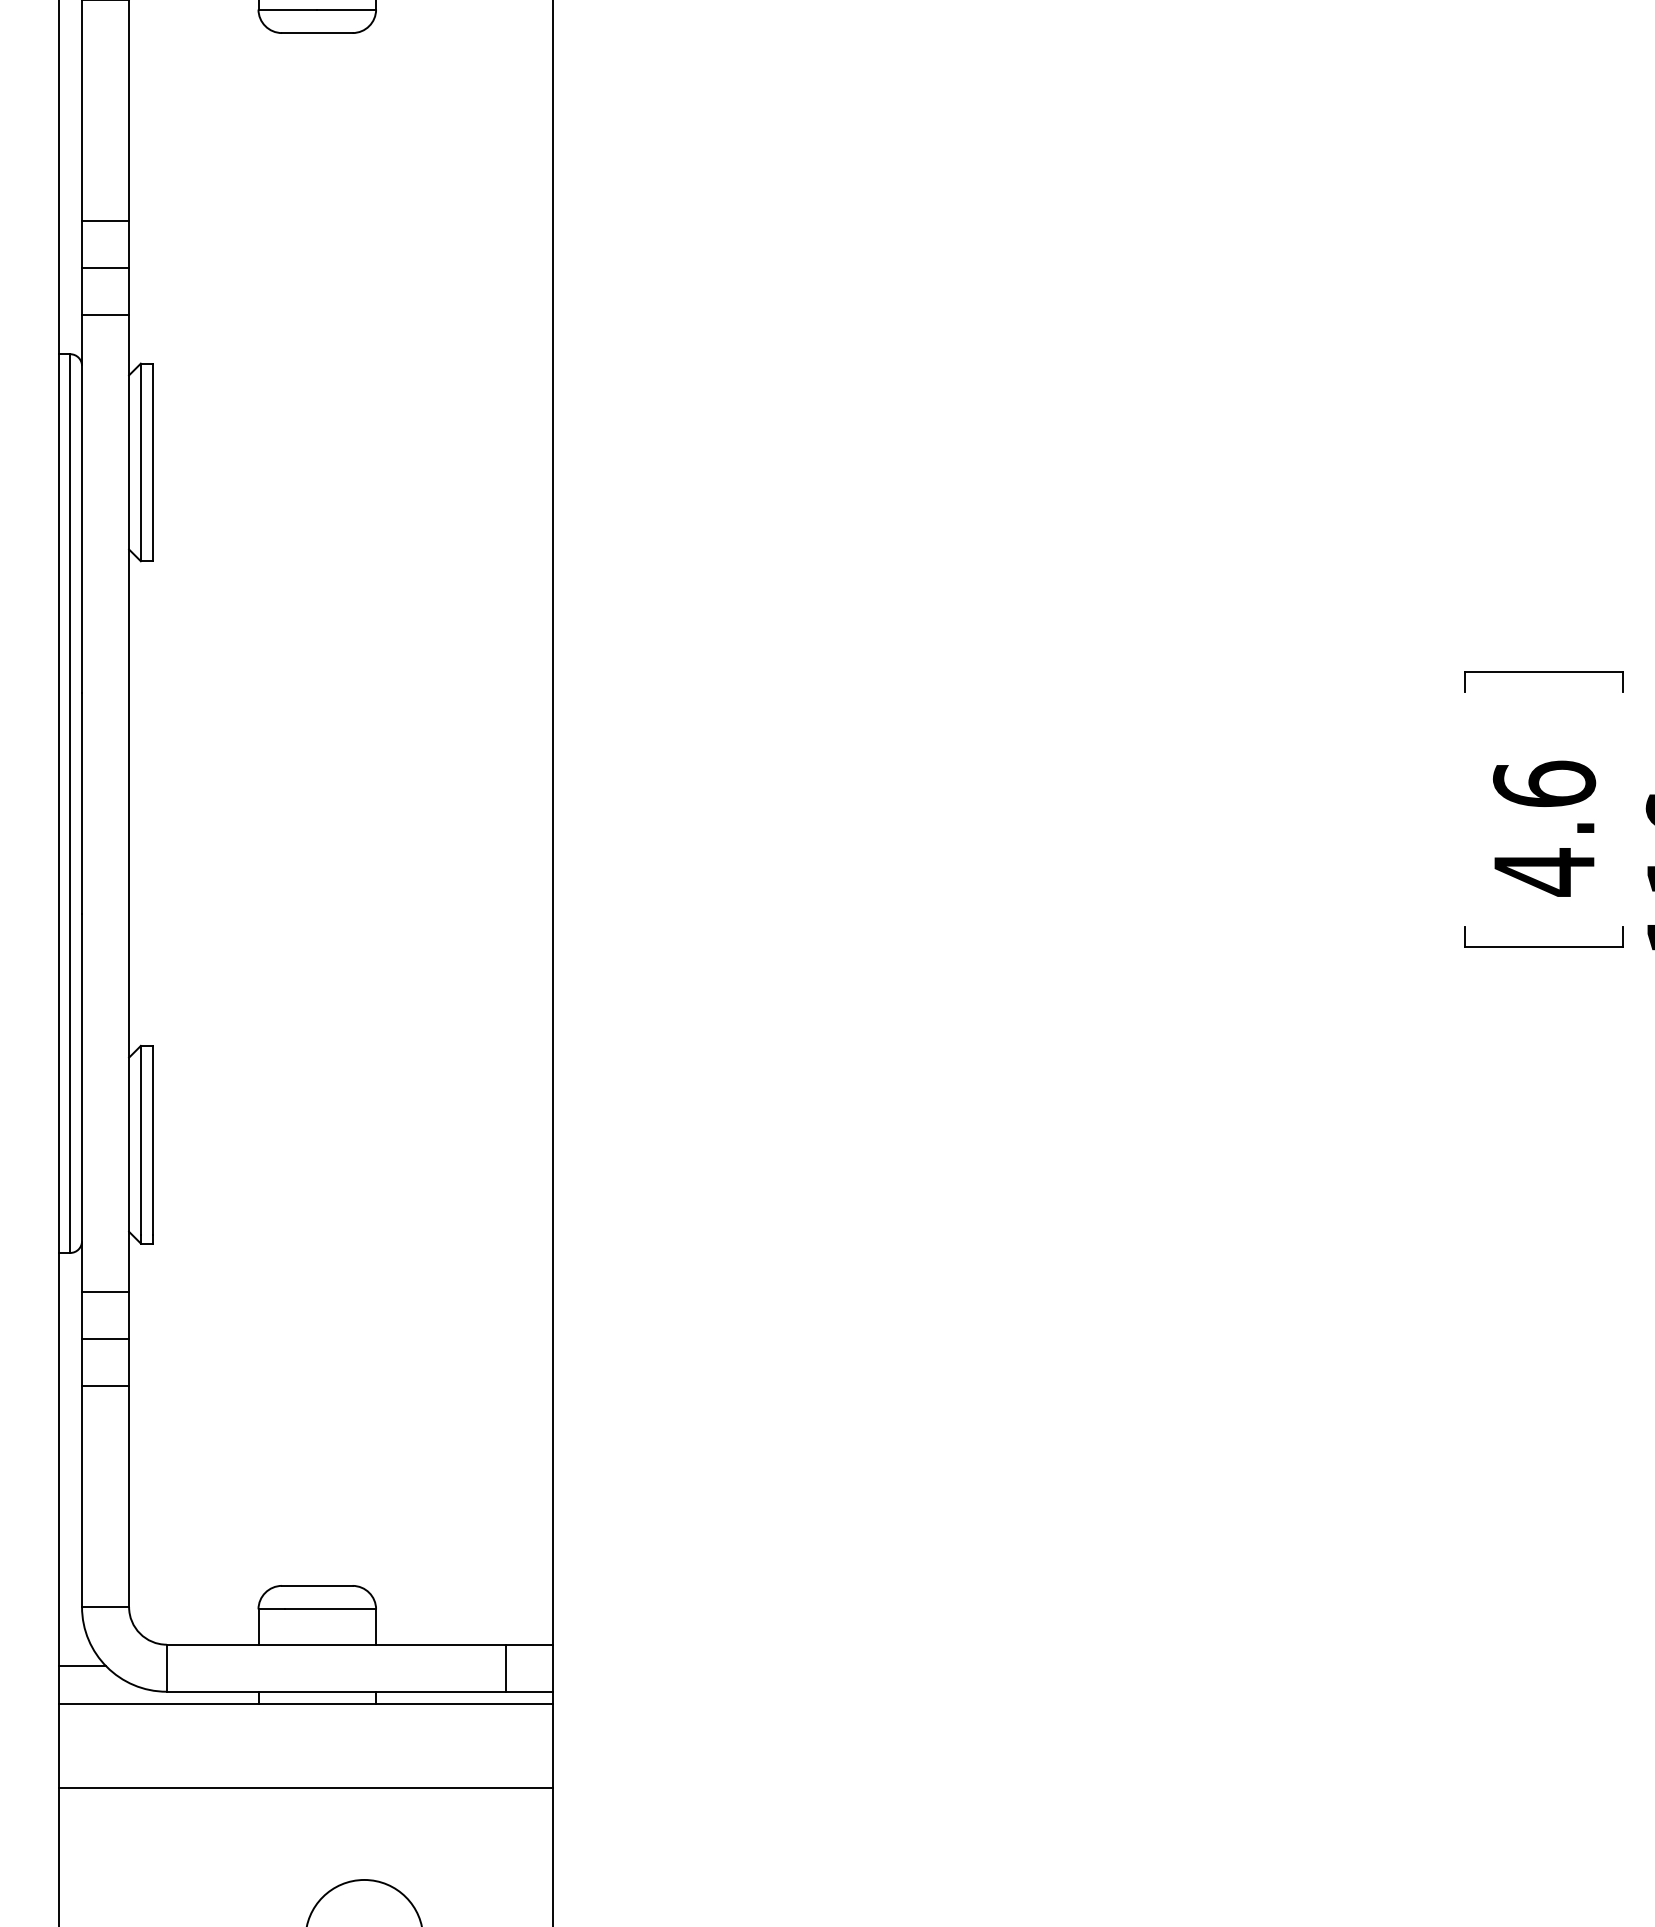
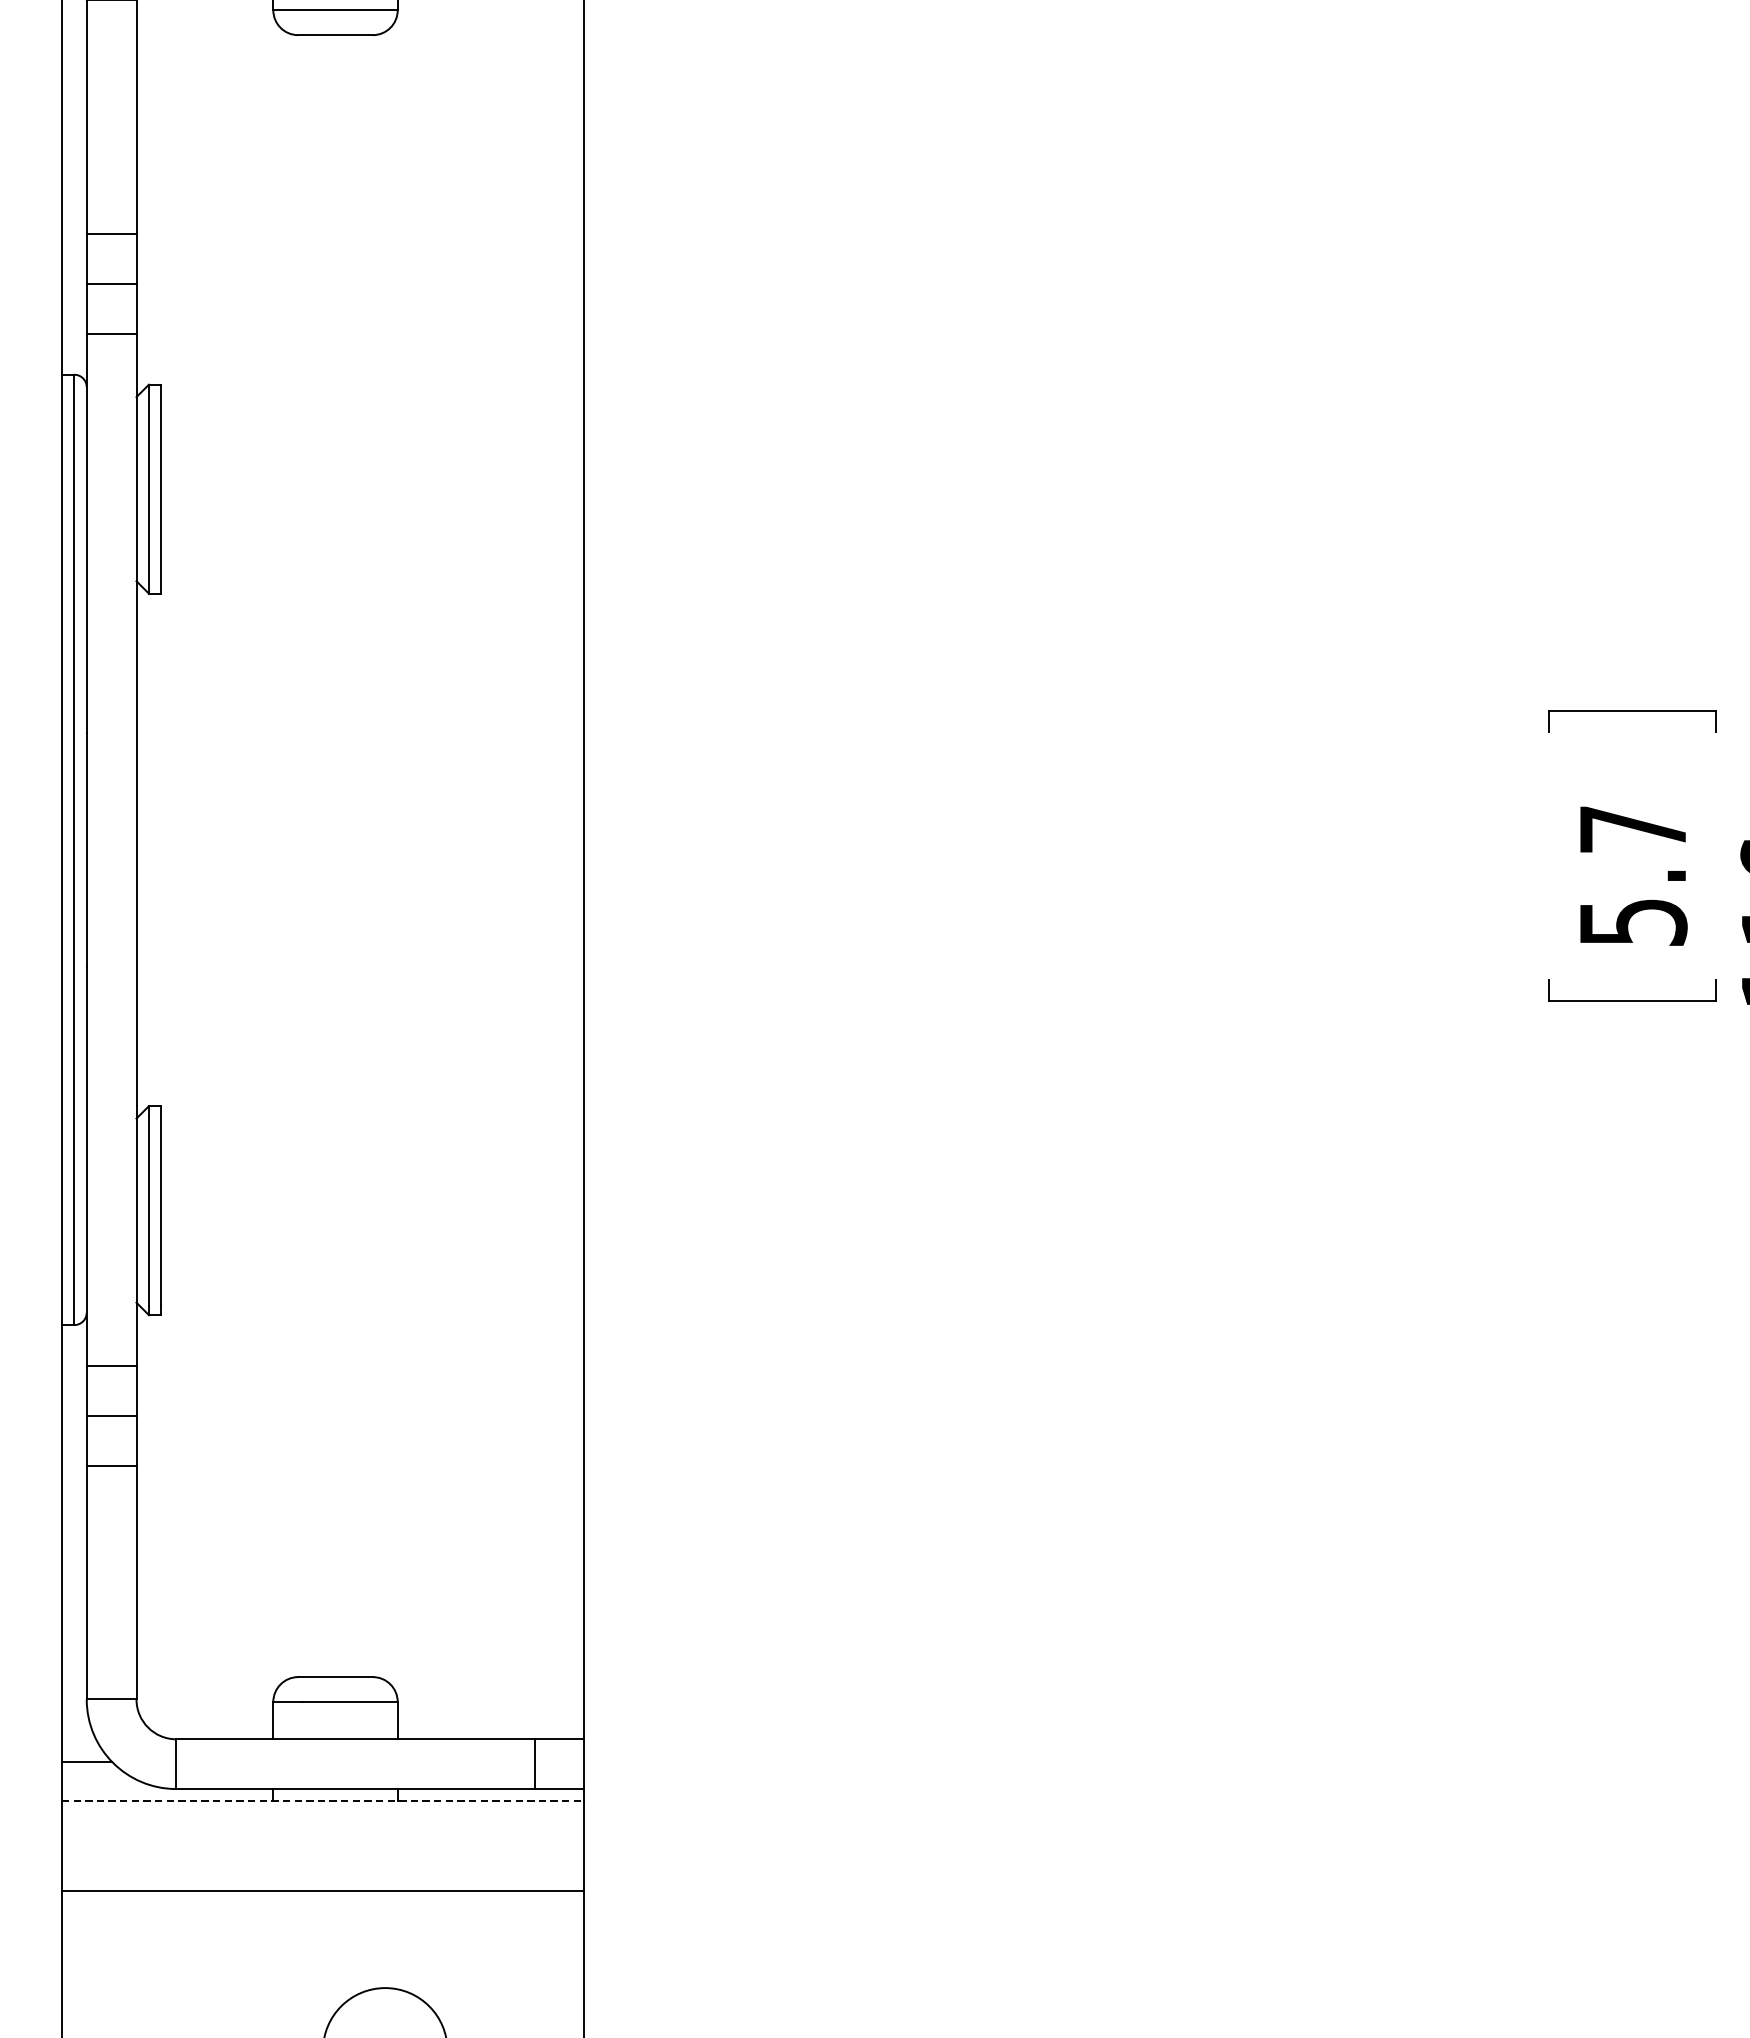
text: (1544, 828) -> (1633, 876), 4.6 -> 5.7
line: (306, 1703) -> (324, 1801), solid -> dashed

